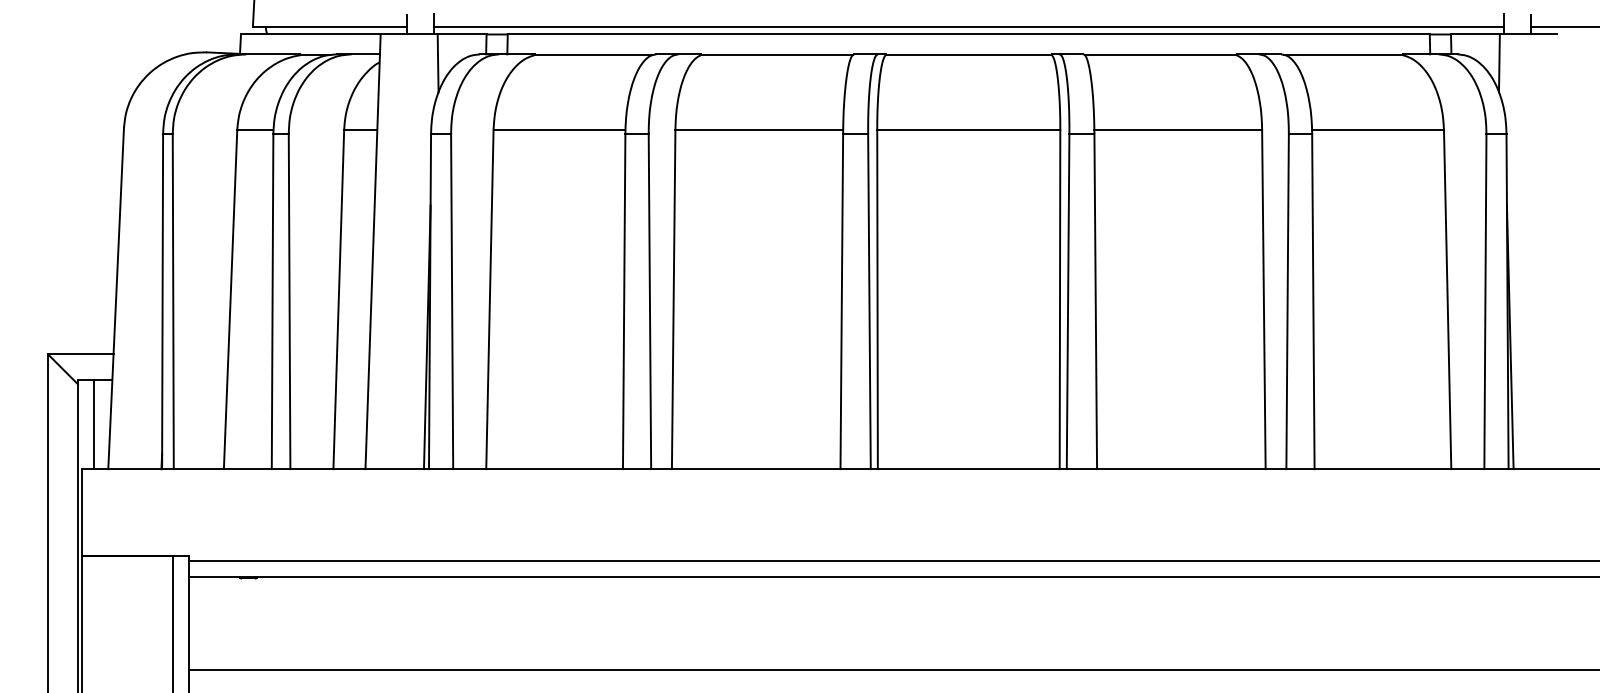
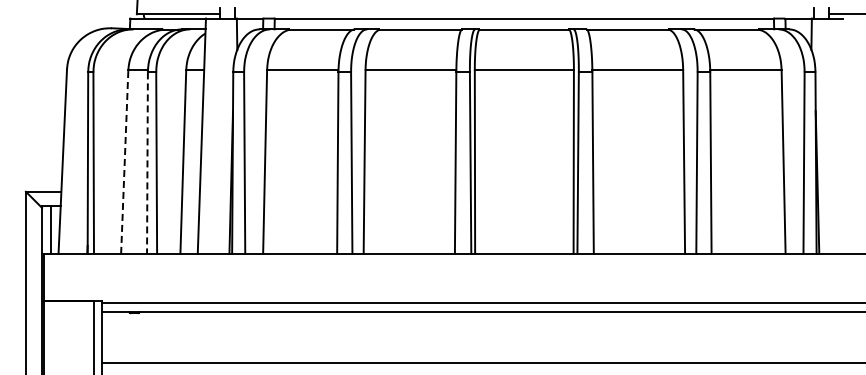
line: (967, 26) -> (523, 14), removed
line: (230, 300) -> (124, 162), solid -> dashed
line: (272, 302) -> (147, 163), solid -> dashed

